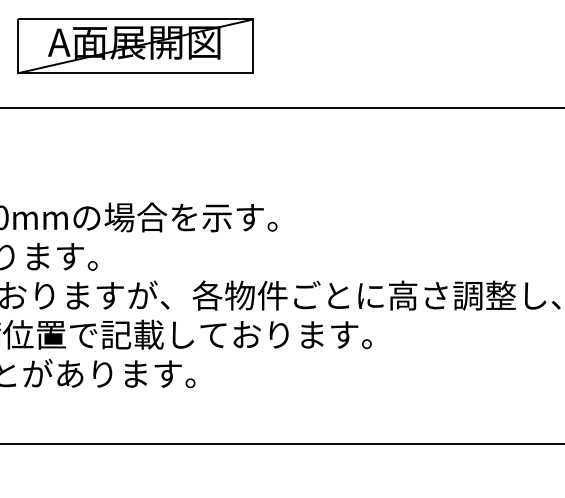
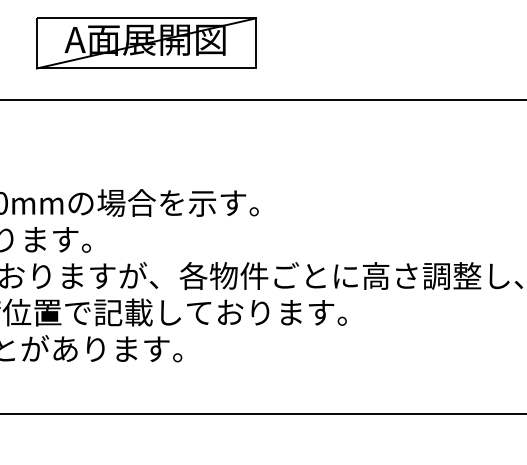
part: (135, 46) -> (146, 43), moved

